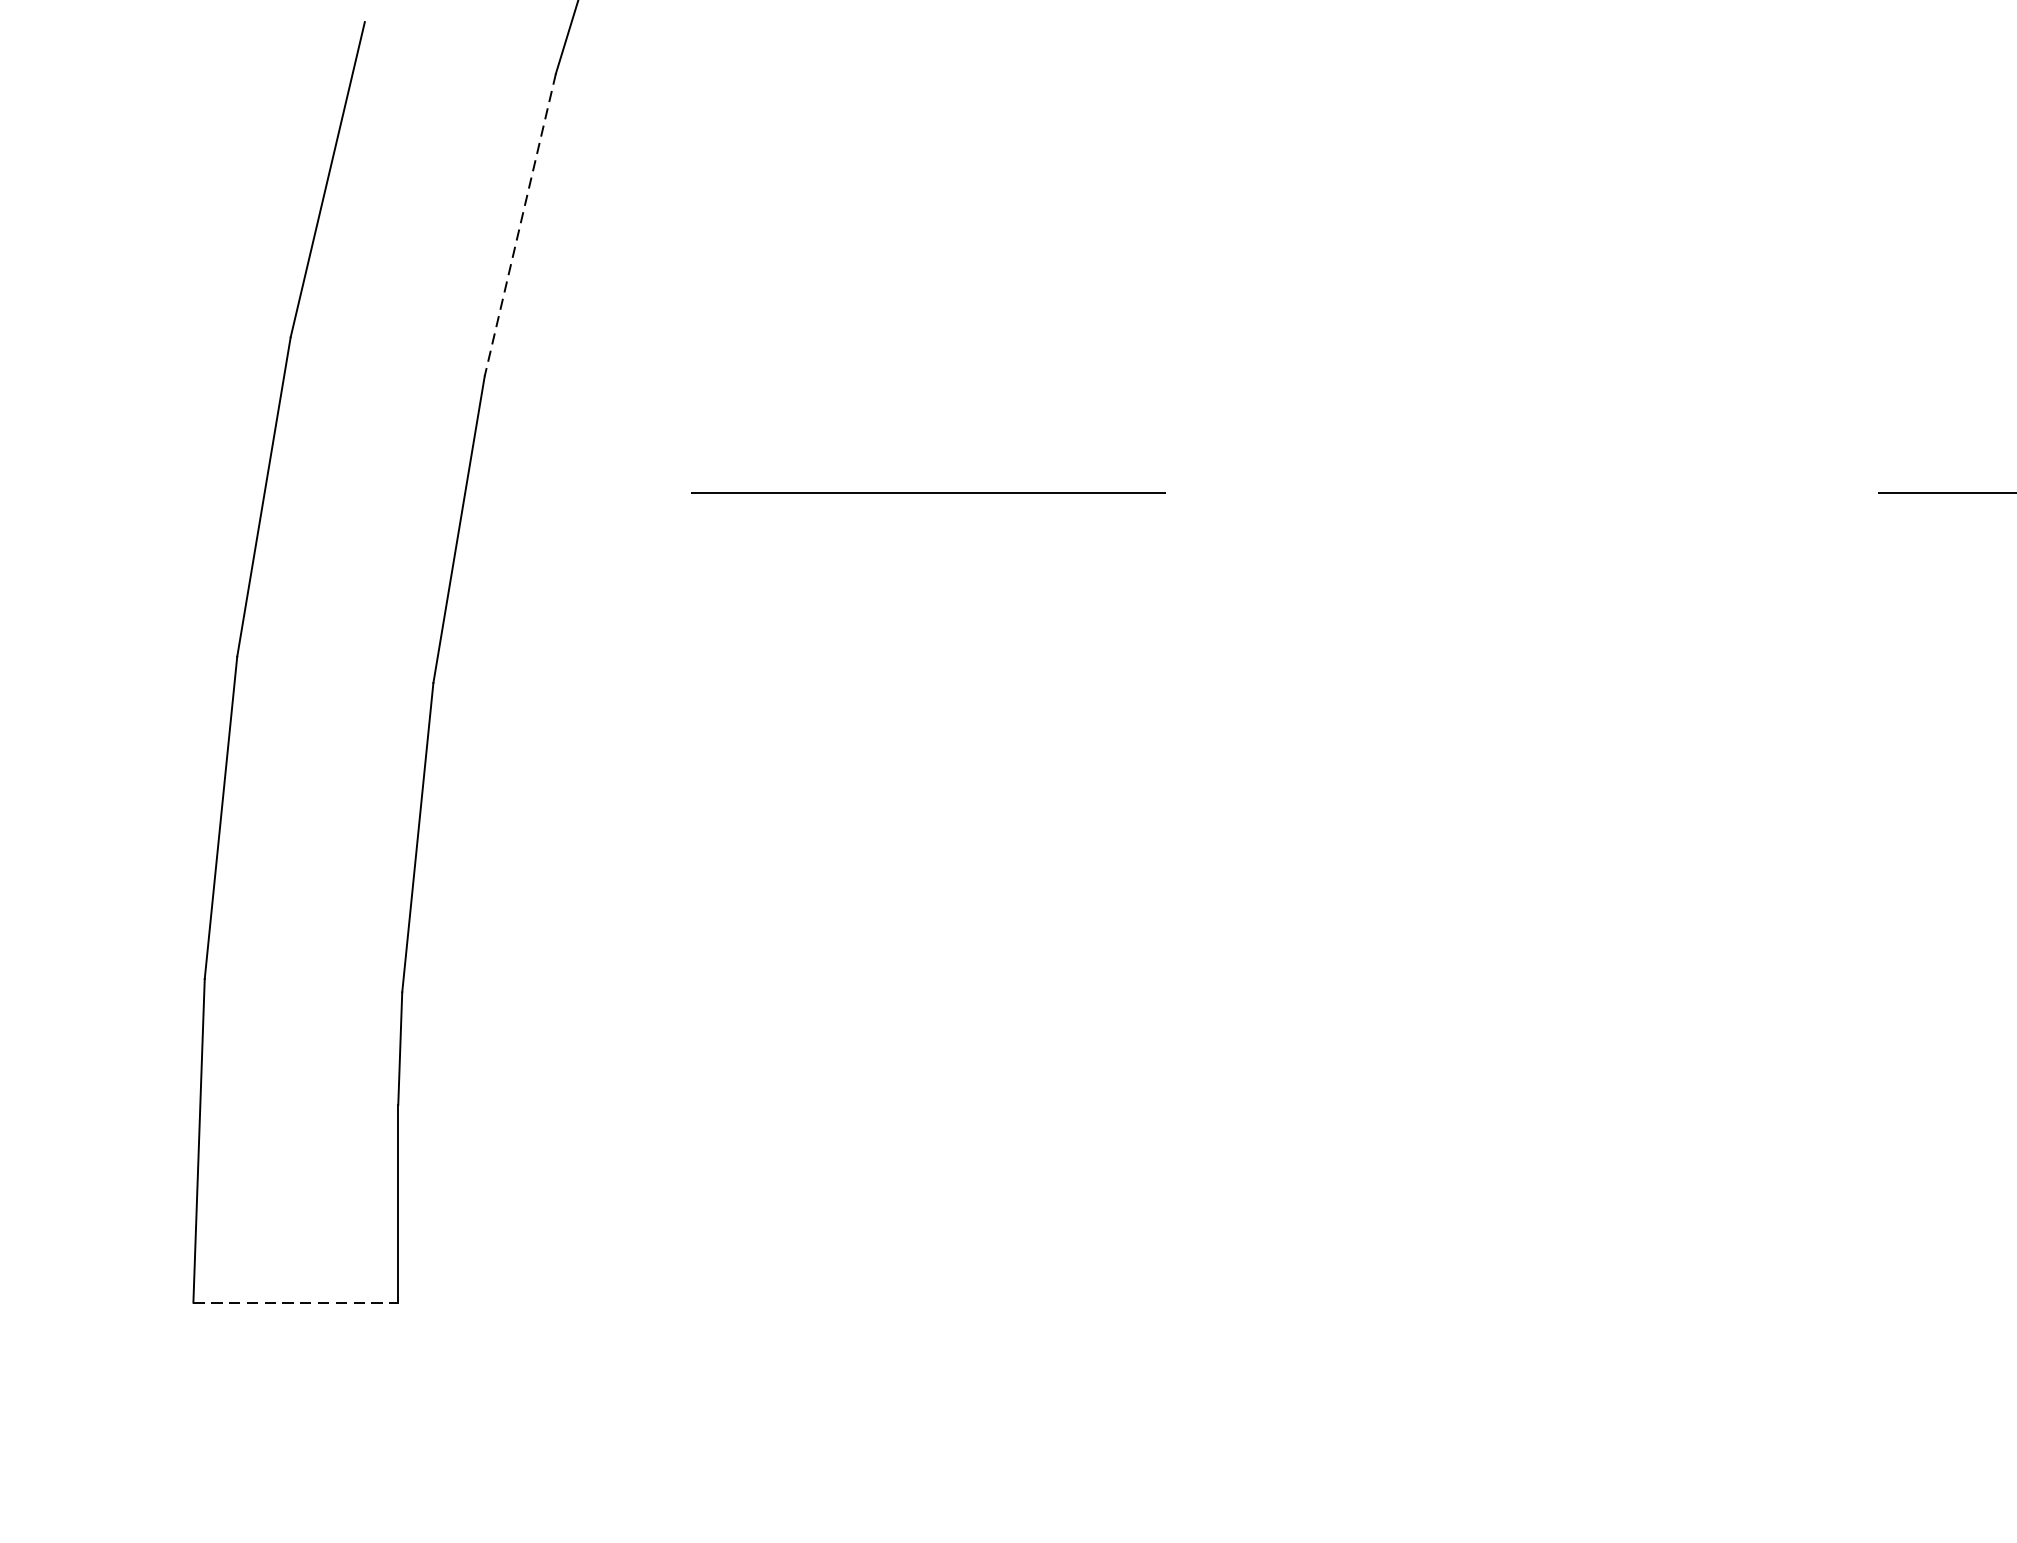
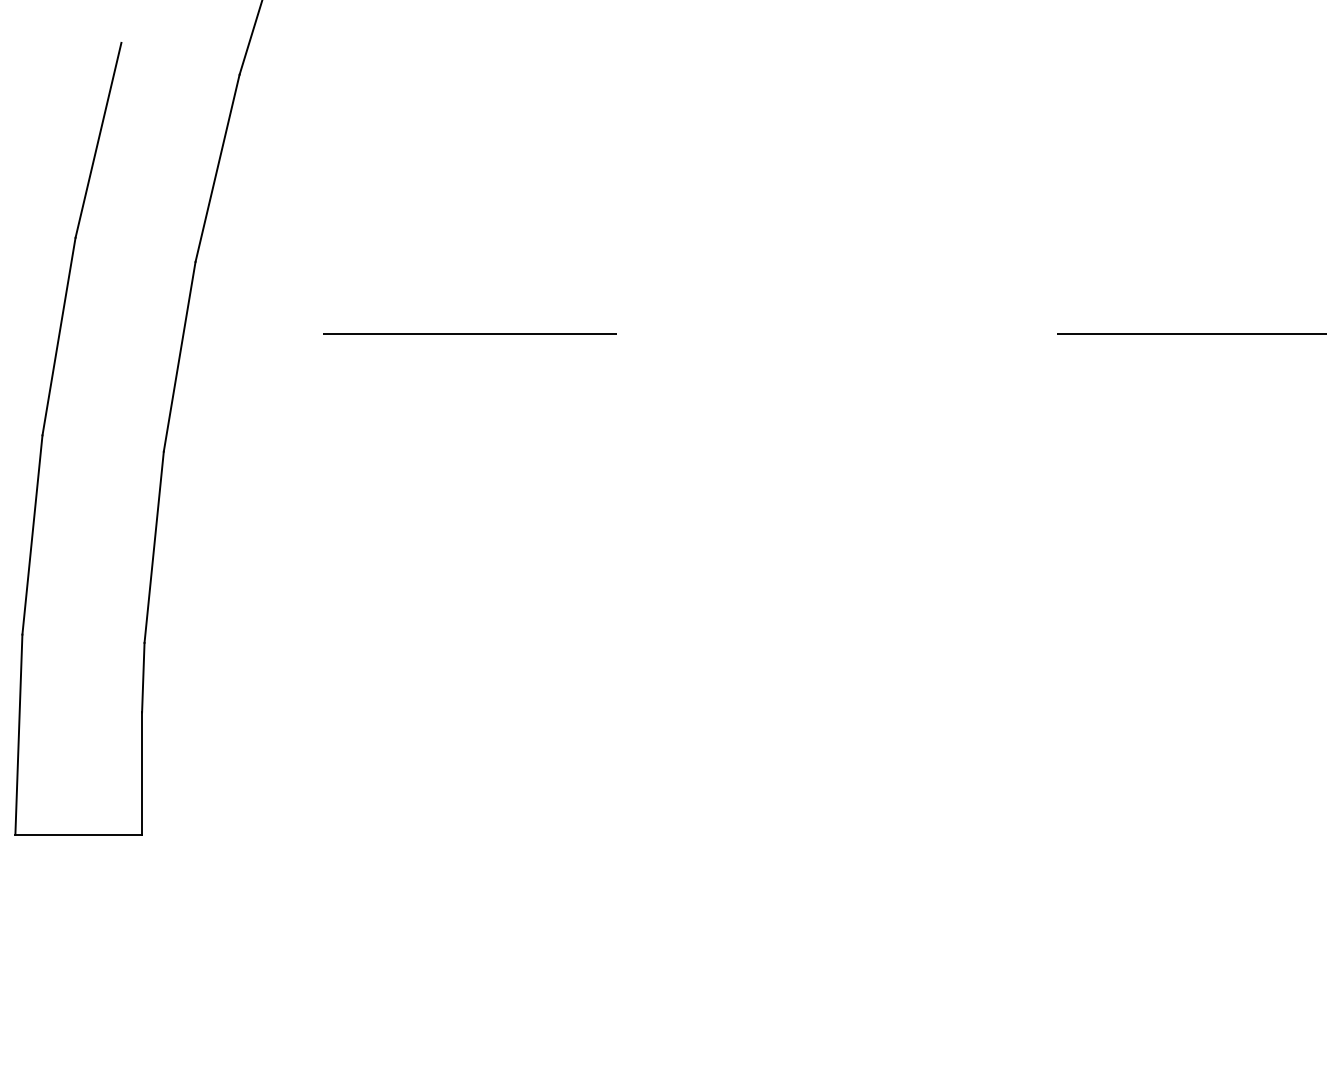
line: (520, 225) -> (217, 168), dashed -> solid
line: (297, 1302) -> (79, 834), dashed -> solid

